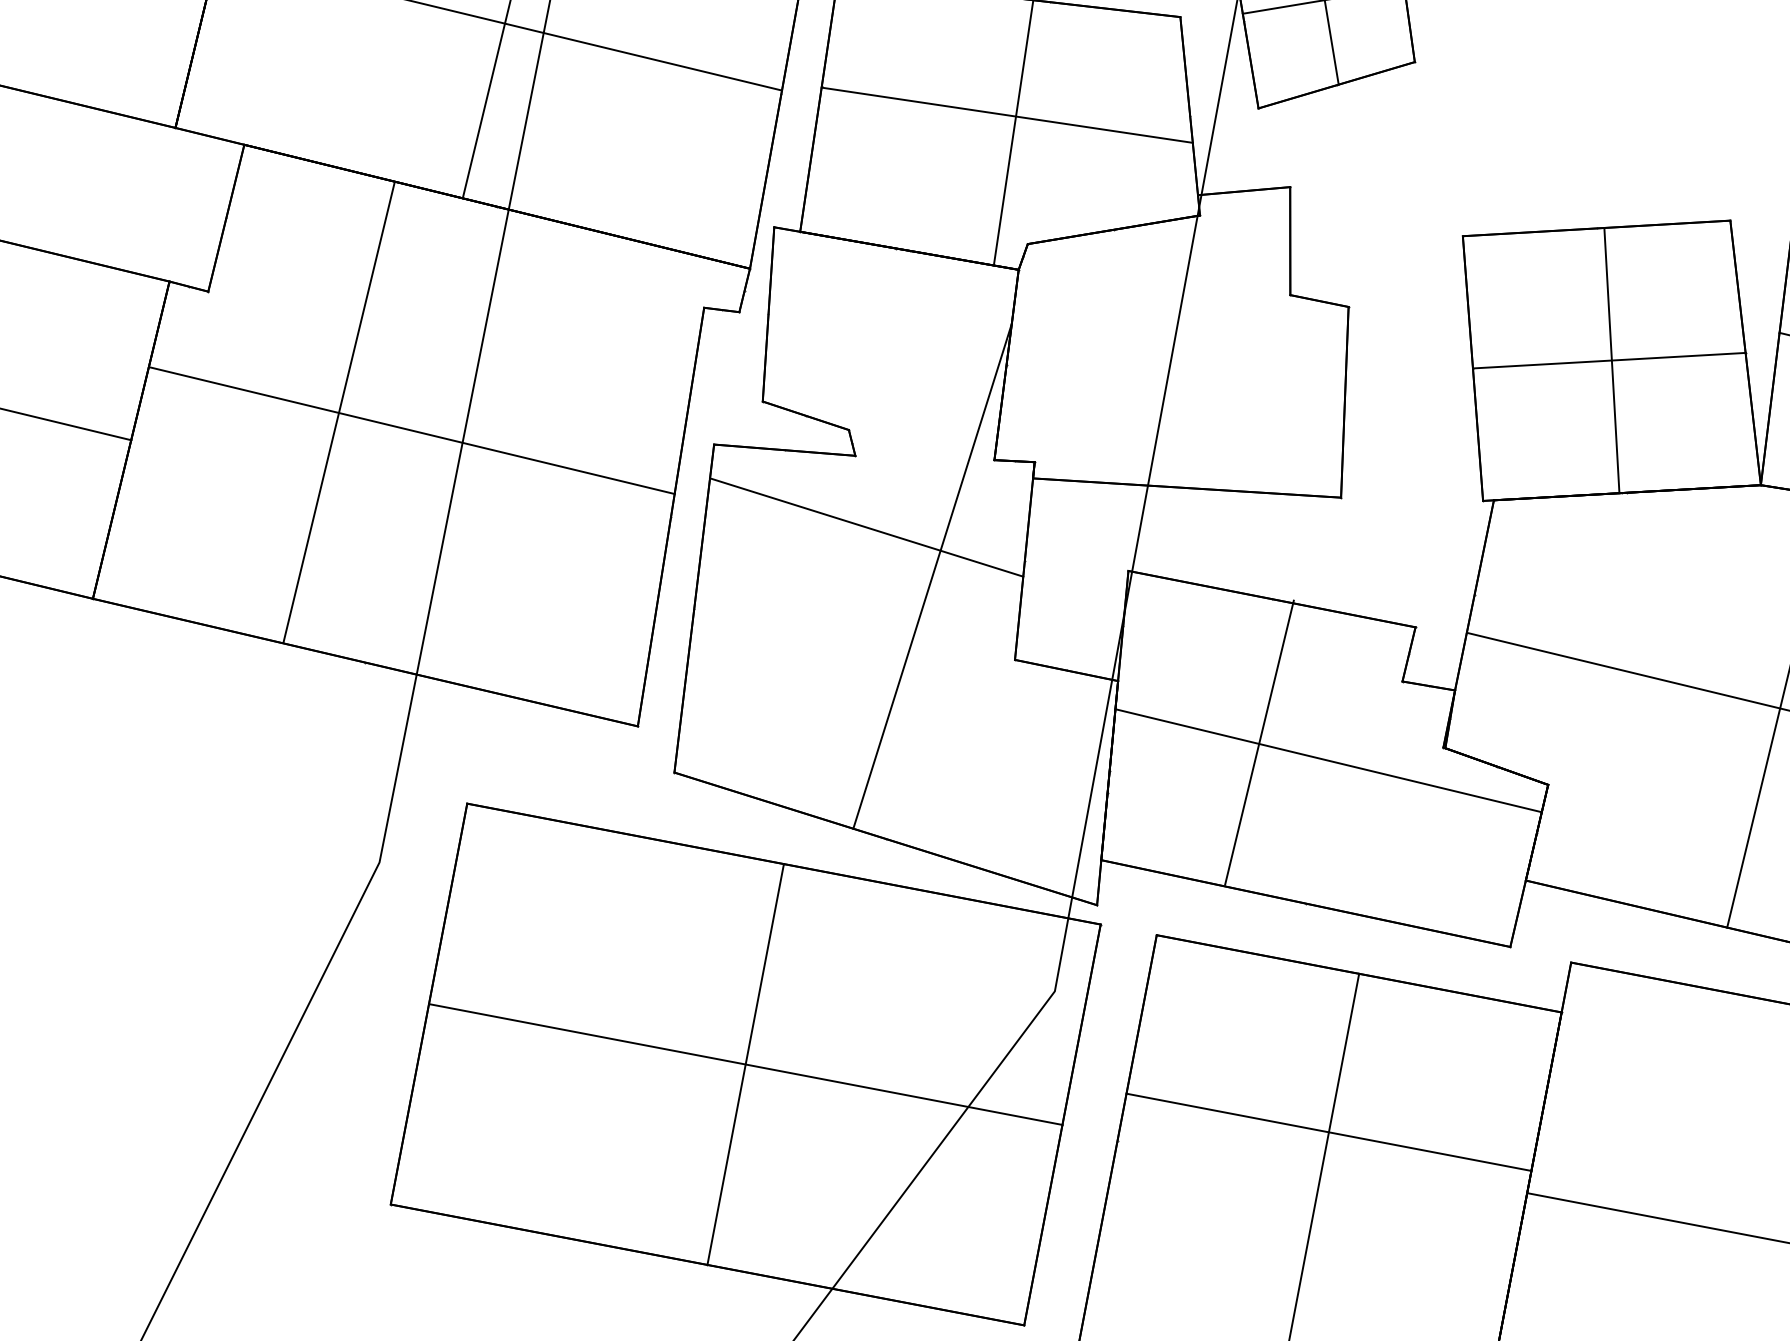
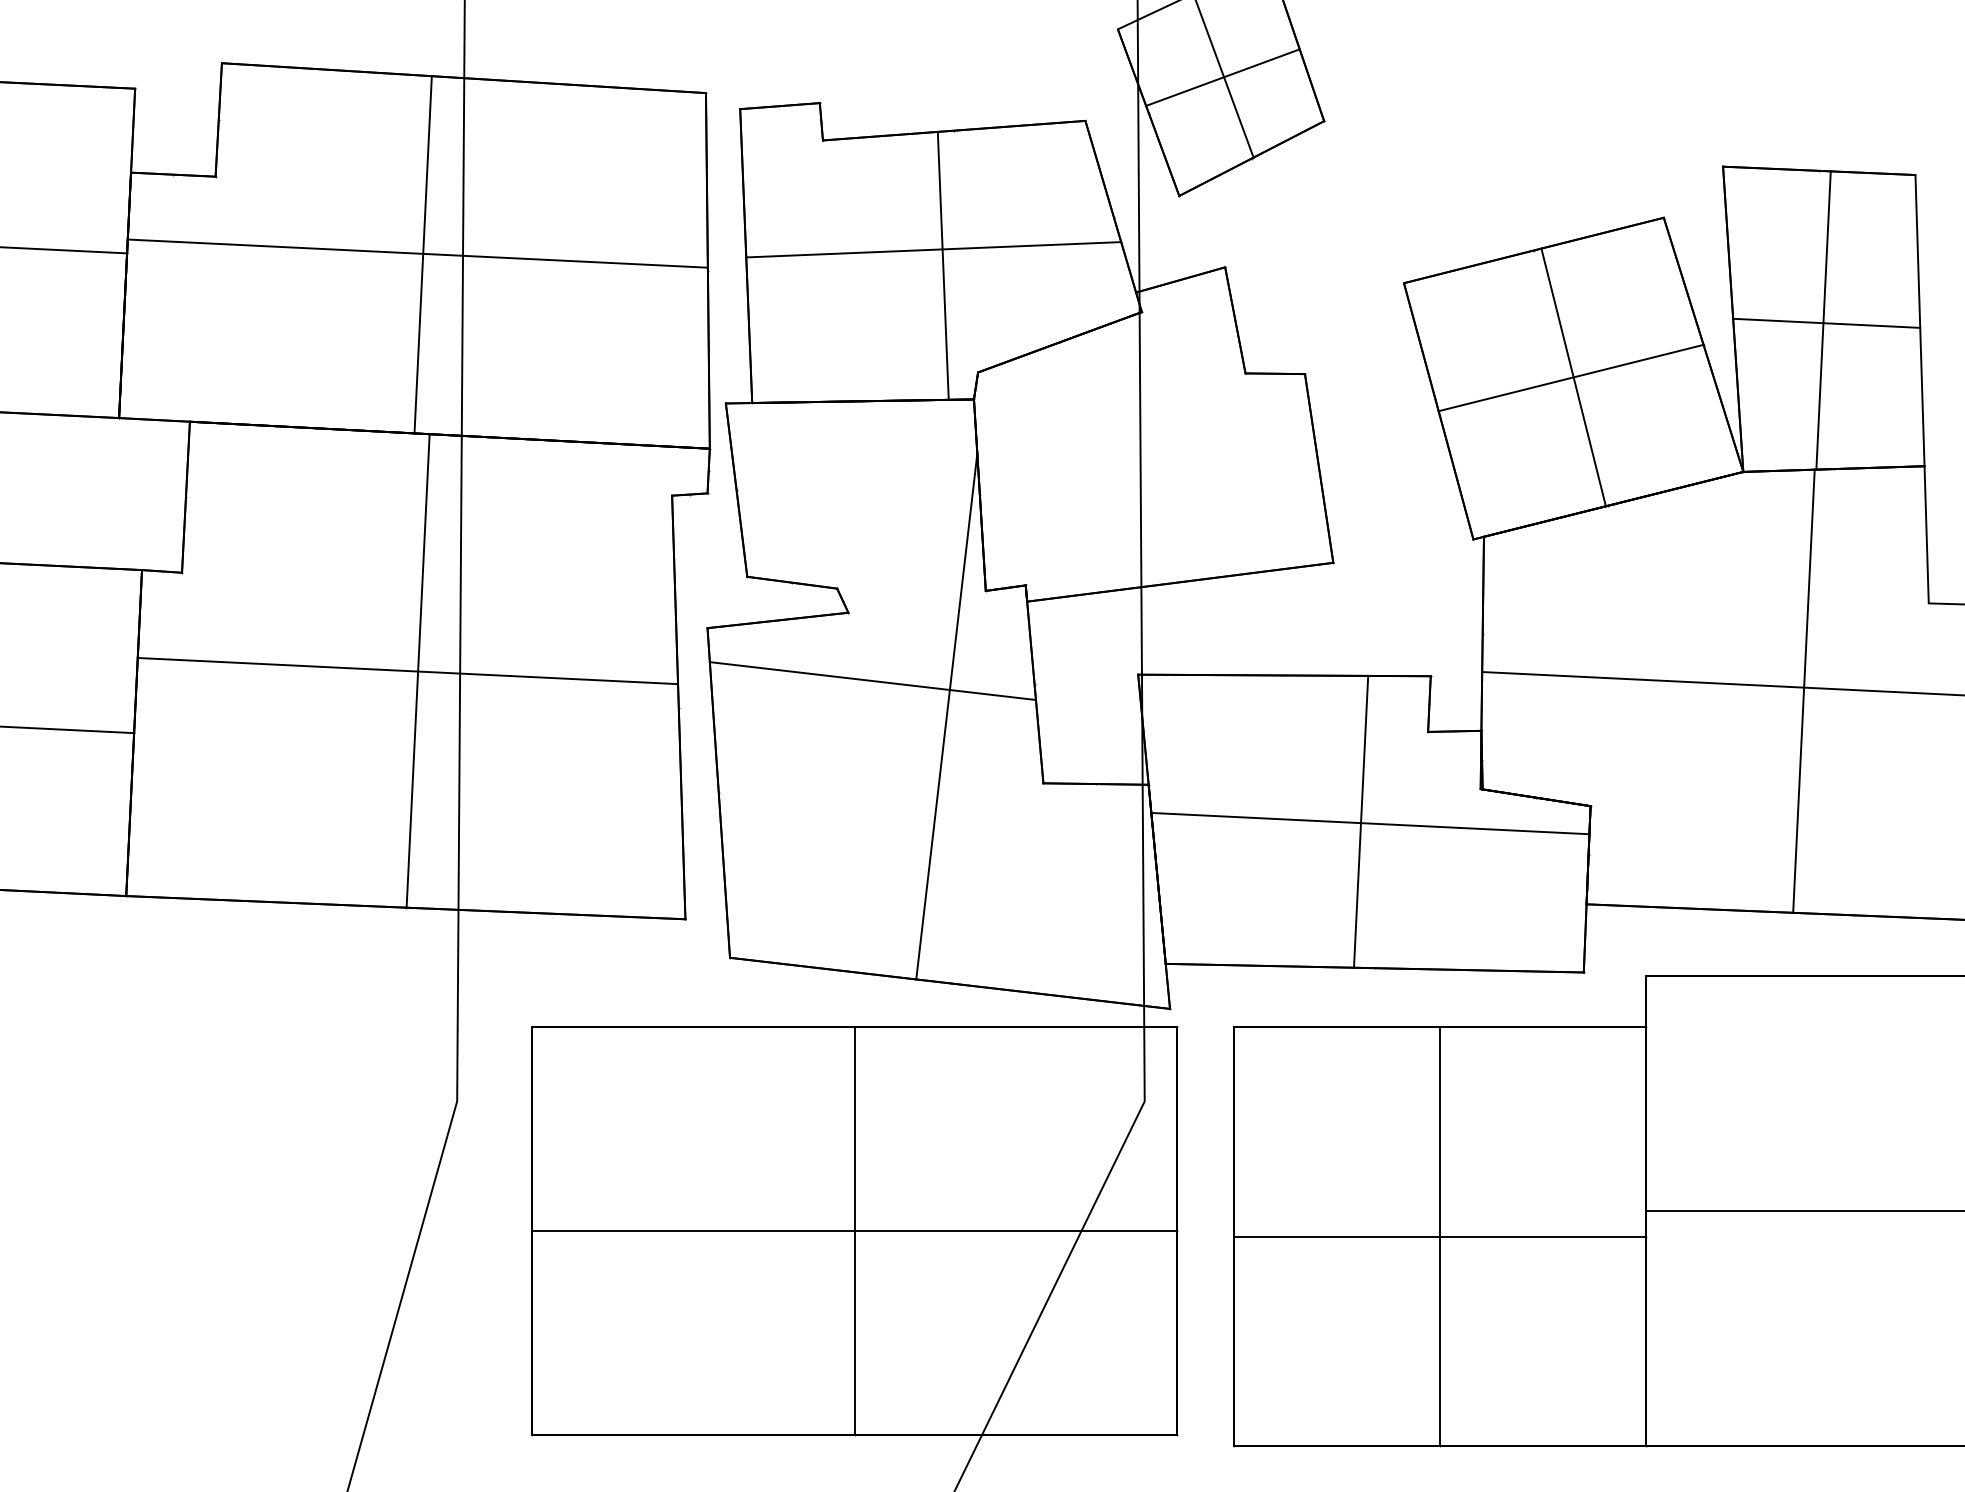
line: (338, 411) -> (417, 670), moved
line: (1258, 742) -> (1360, 821), moved
line: (1329, 1132) -> (1440, 1236), moved

